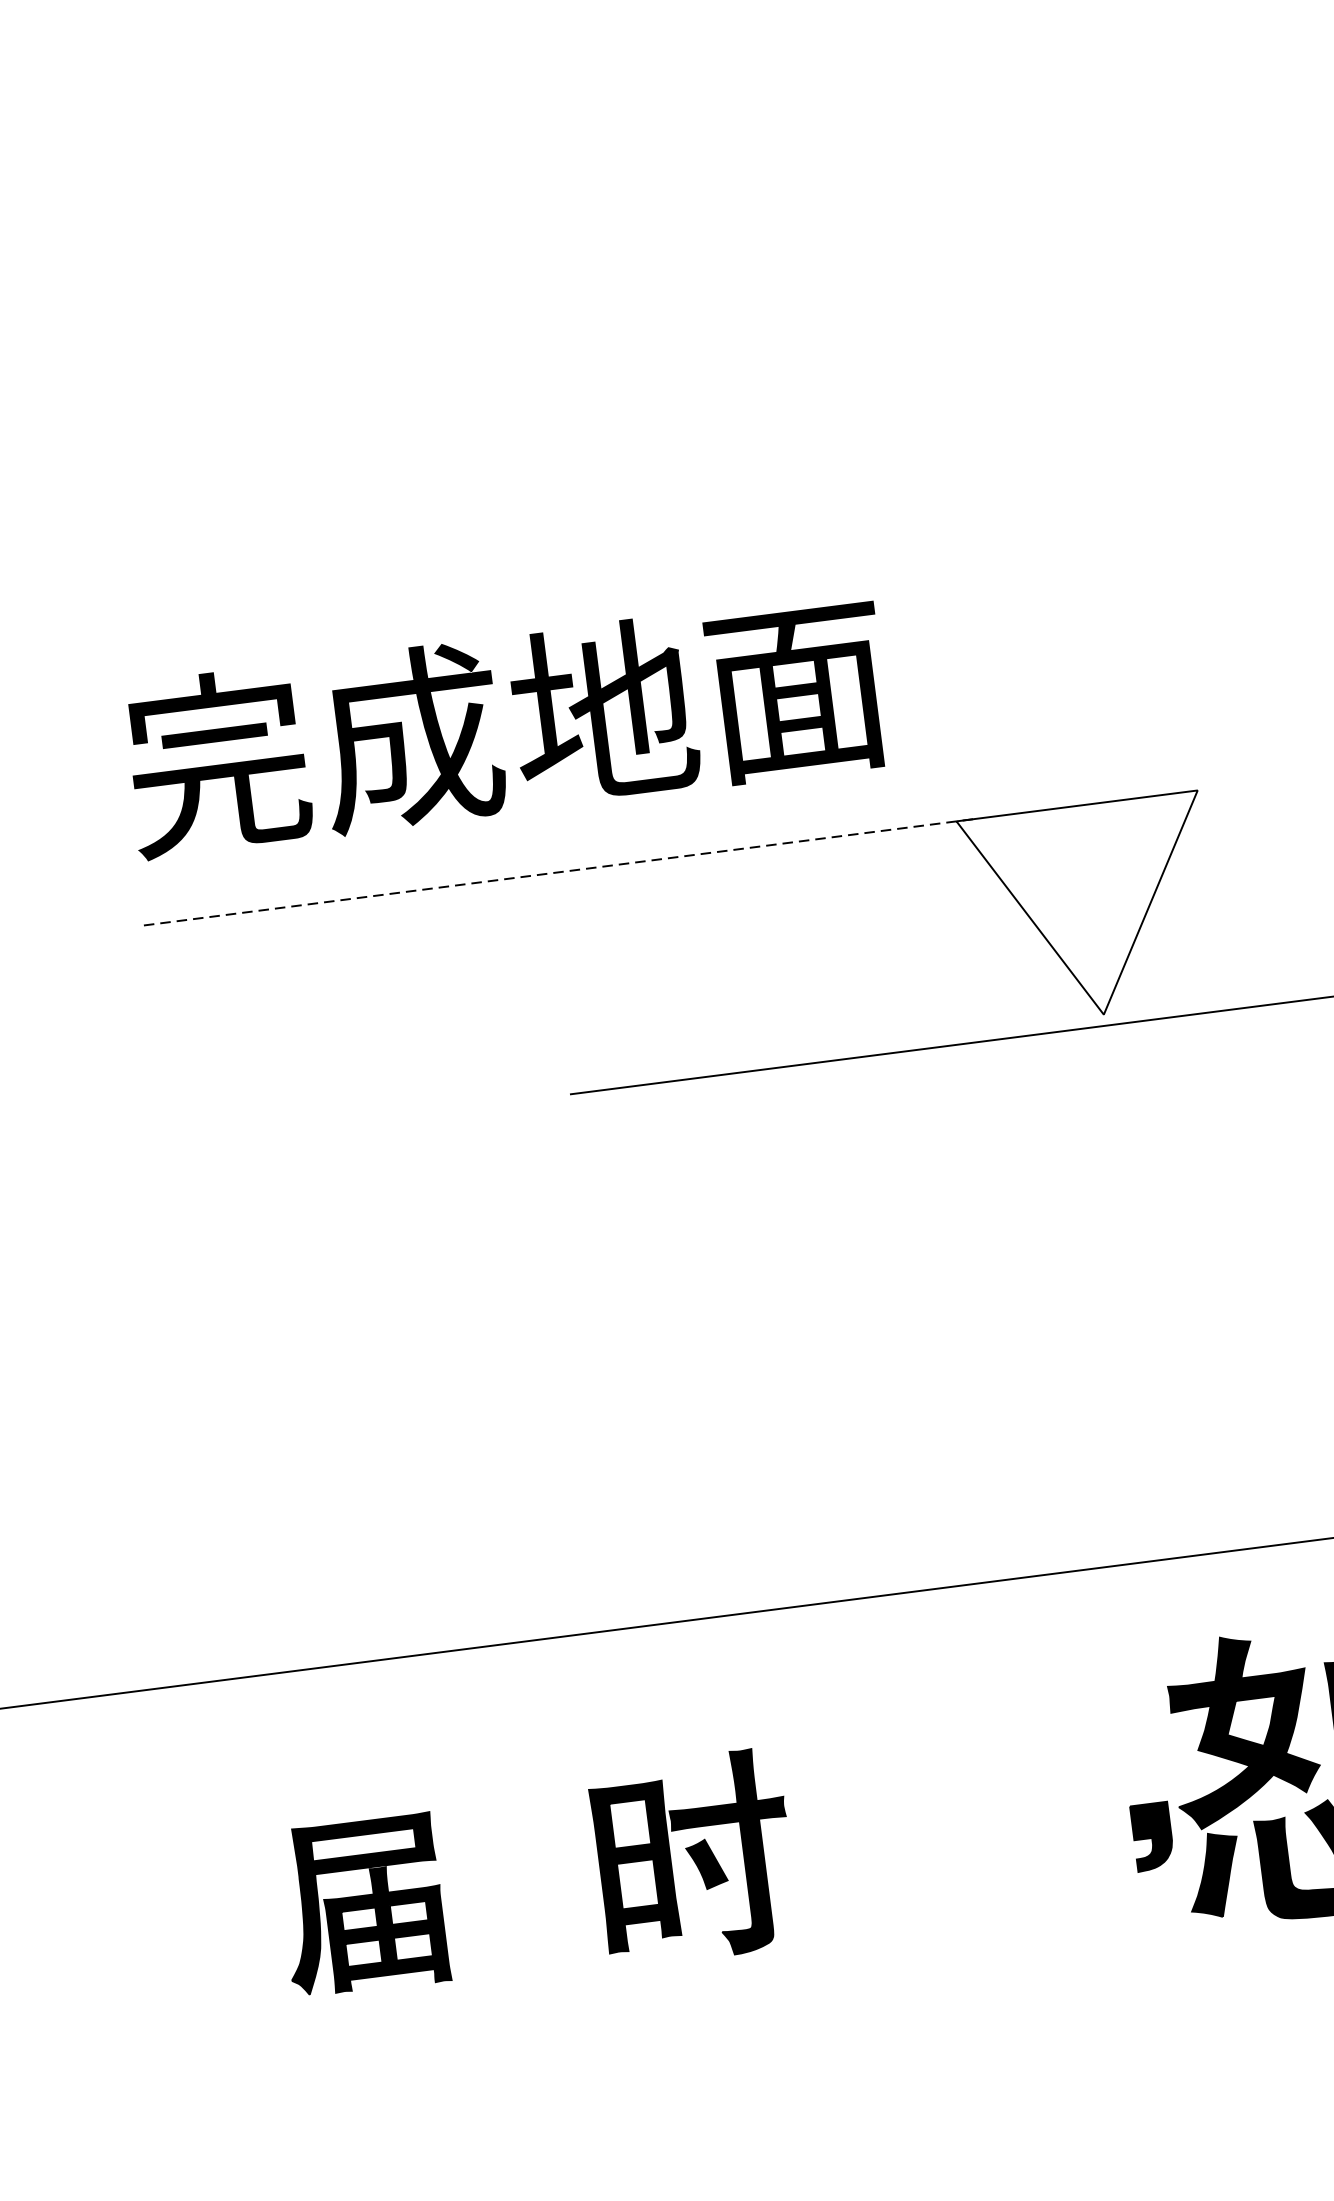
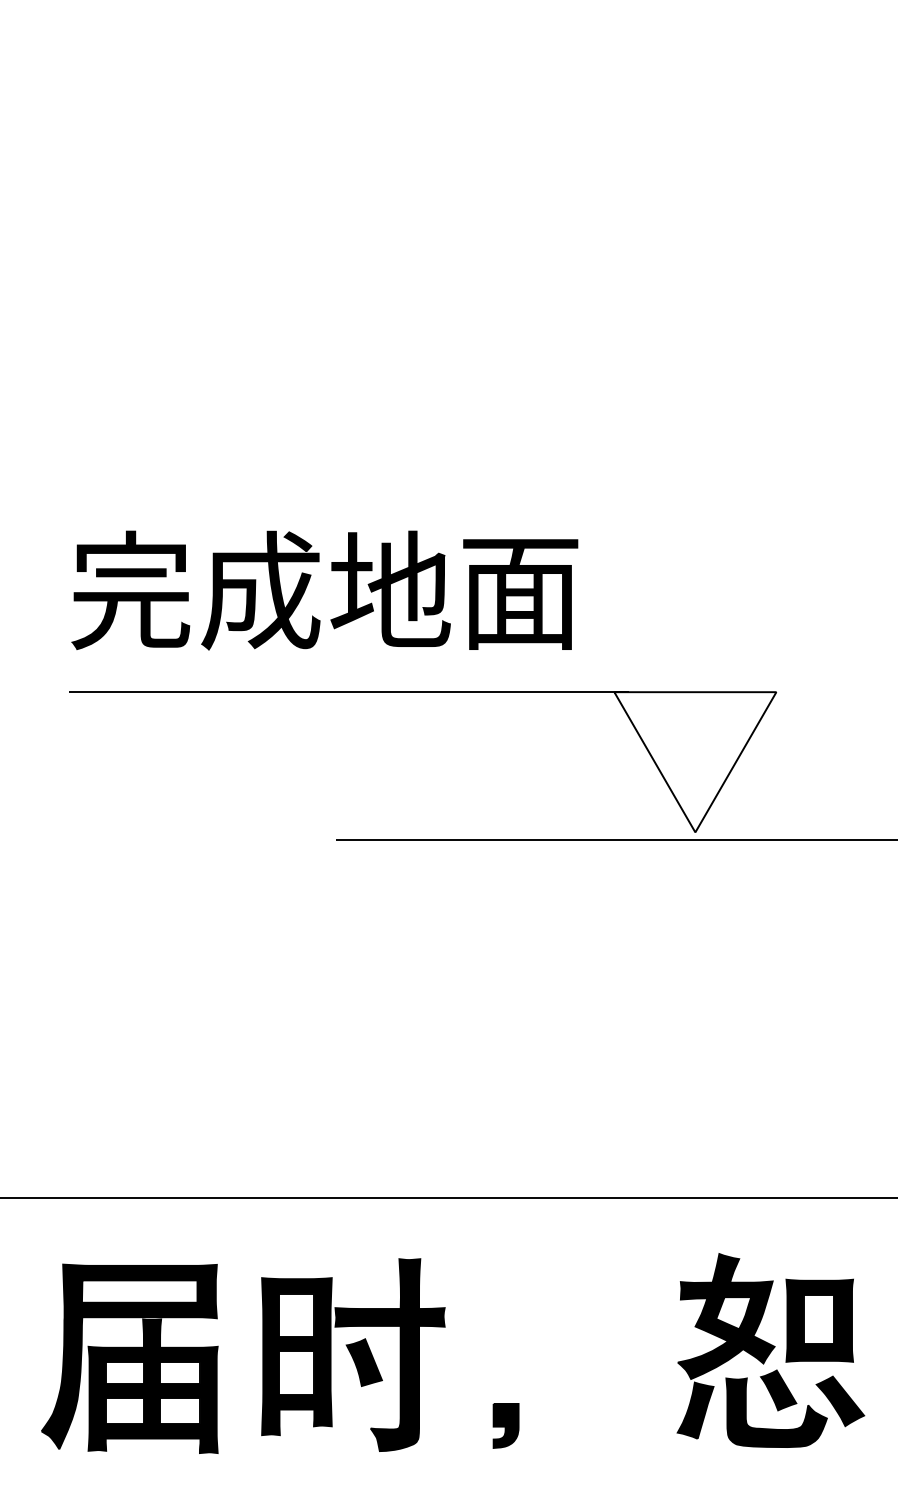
line: (562, 872) -> (349, 692), dashed -> solid
part: (1151, 1836) -> (505, 1425), moved
part: (694, 1857) -> (353, 1354), size x1.43
part: (361, 1905) -> (129, 1358), size x1.67

